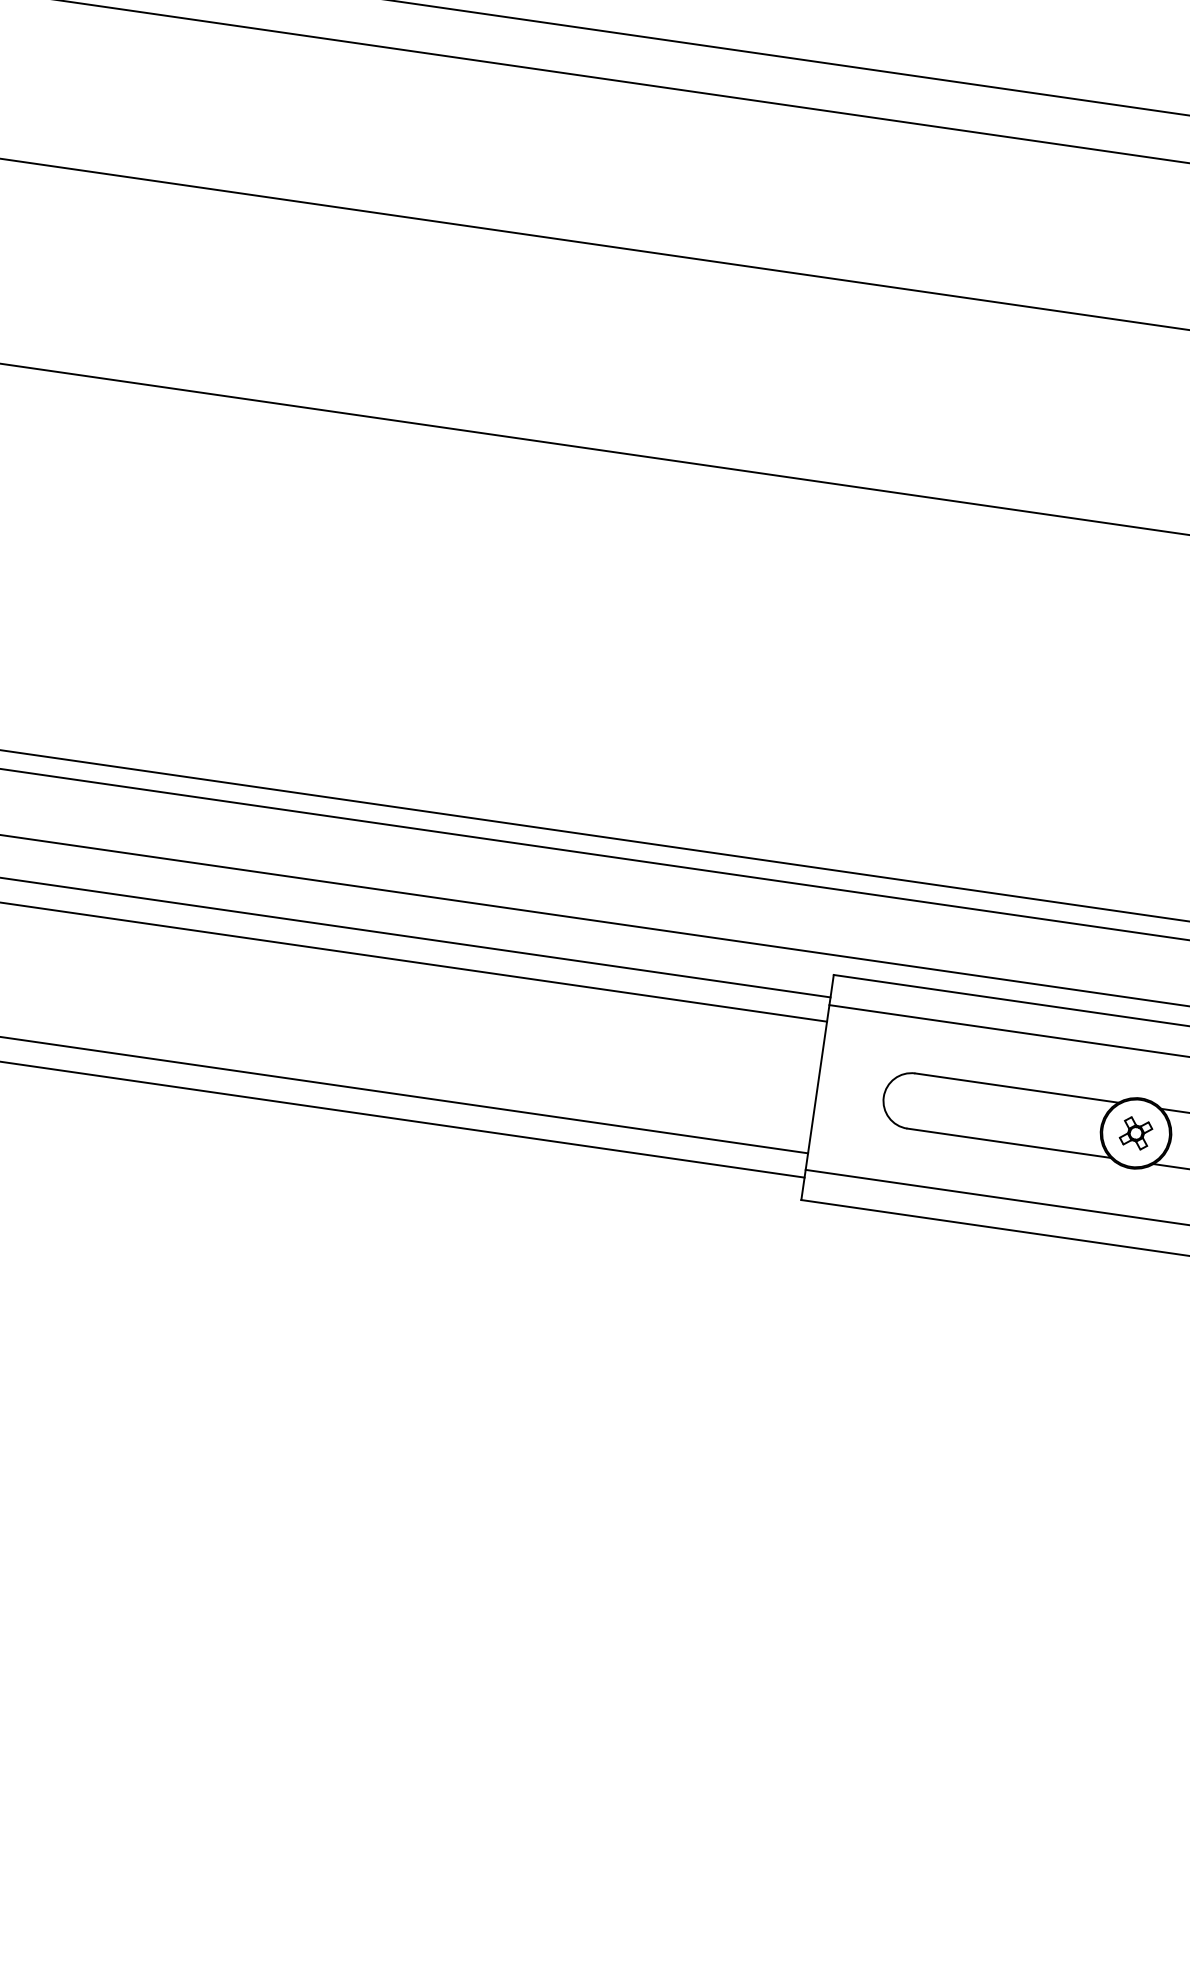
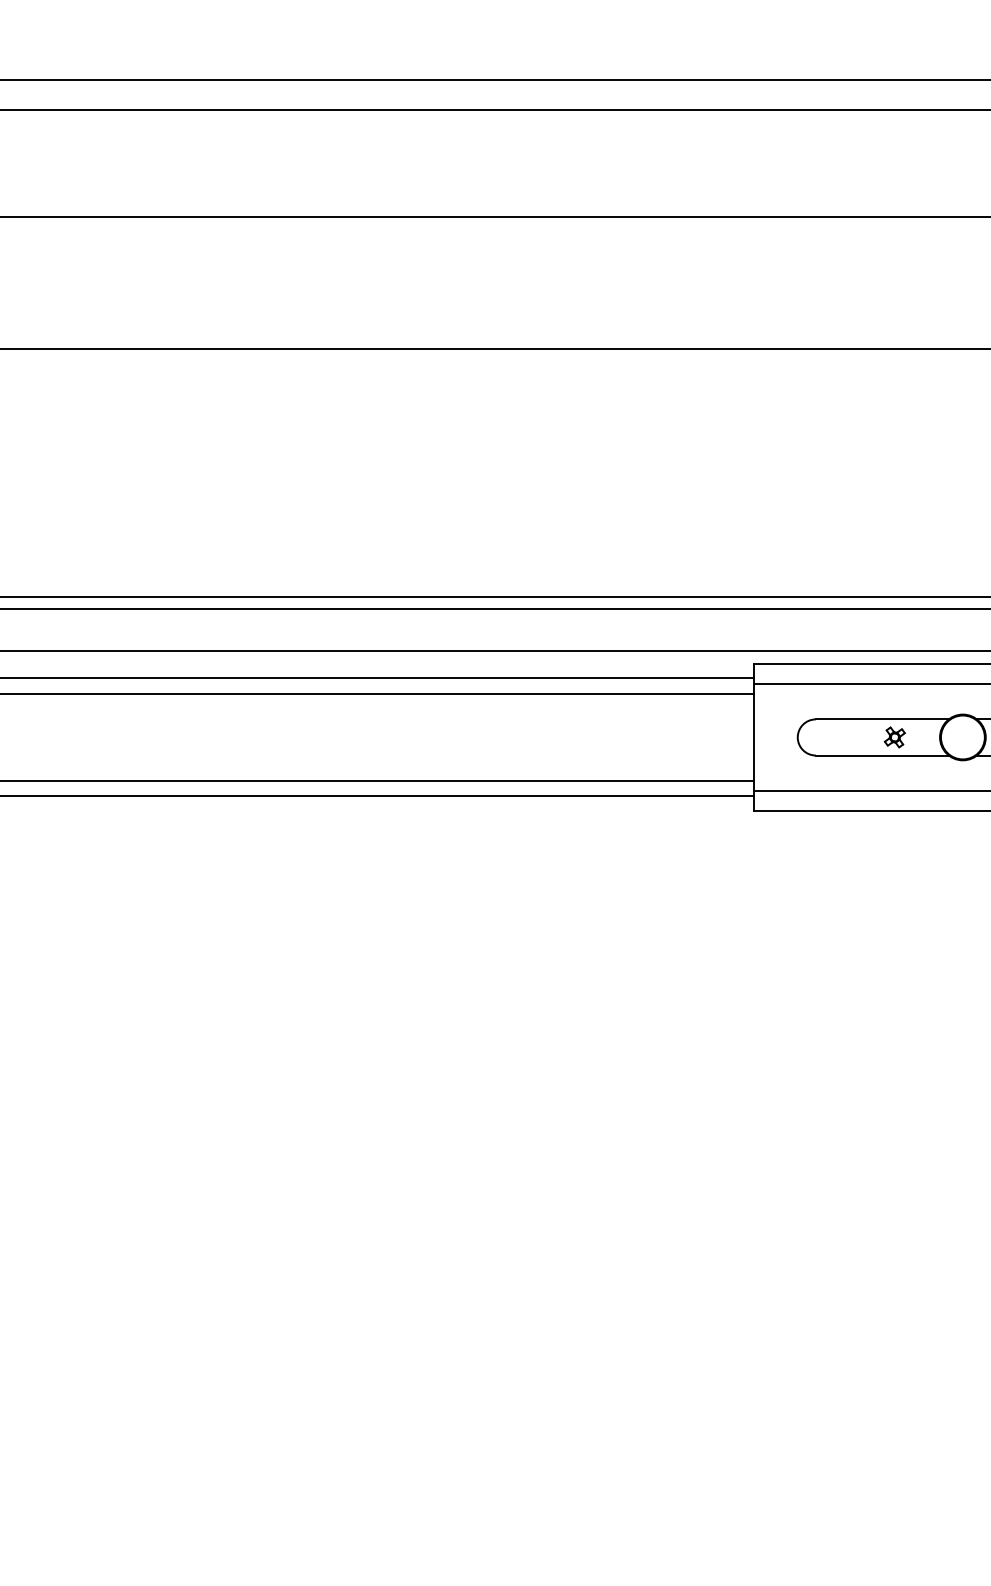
part: (1135, 1133) -> (894, 737), moved

